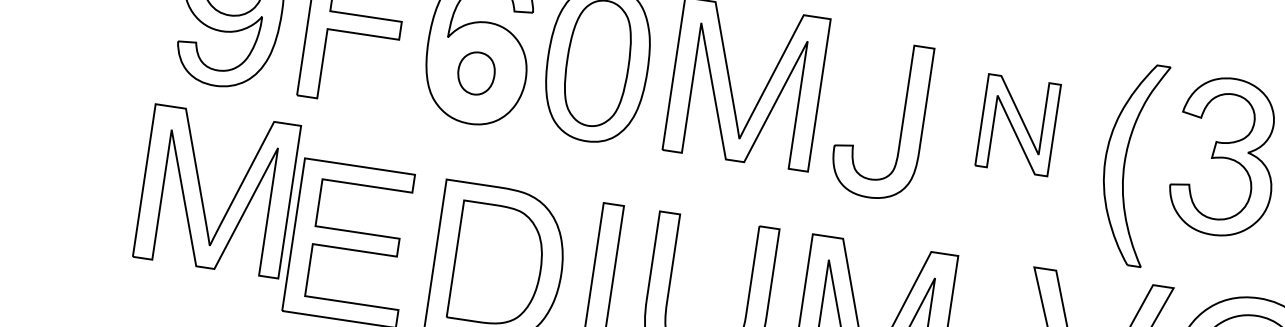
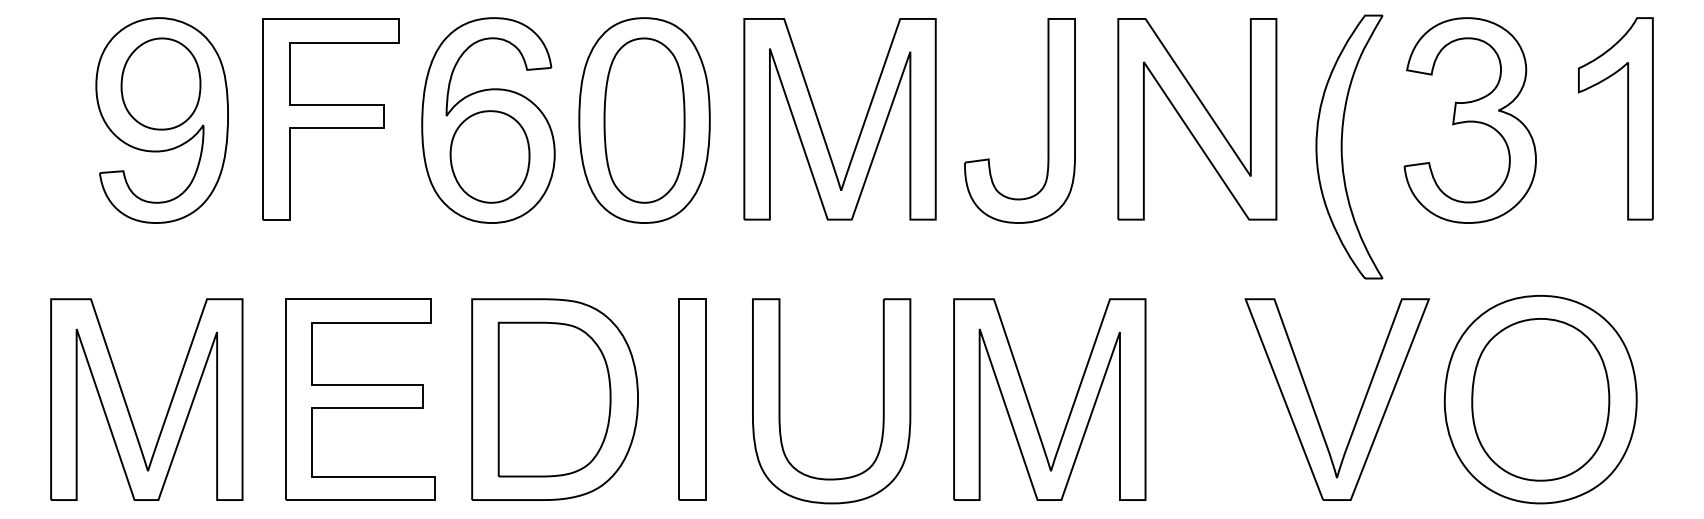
part: (476, 73) -> (489, 156), size x1.67
part: (902, 122) -> (1047, 120), moved
part: (1018, 125) -> (1197, 119), size x1.67
part: (201, 192) -> (127, 404), moved

